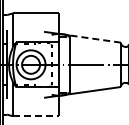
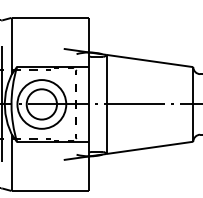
line: (95, 39) -> (150, 61), dashed -> solid
line: (36, 116) -> (51, 191), dashed -> solid

